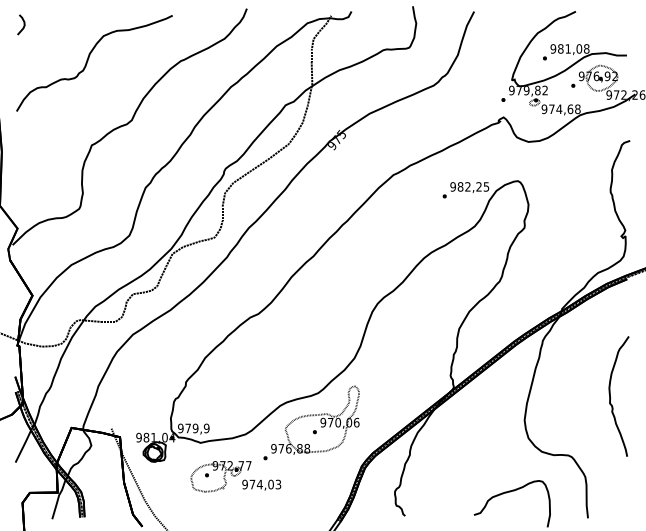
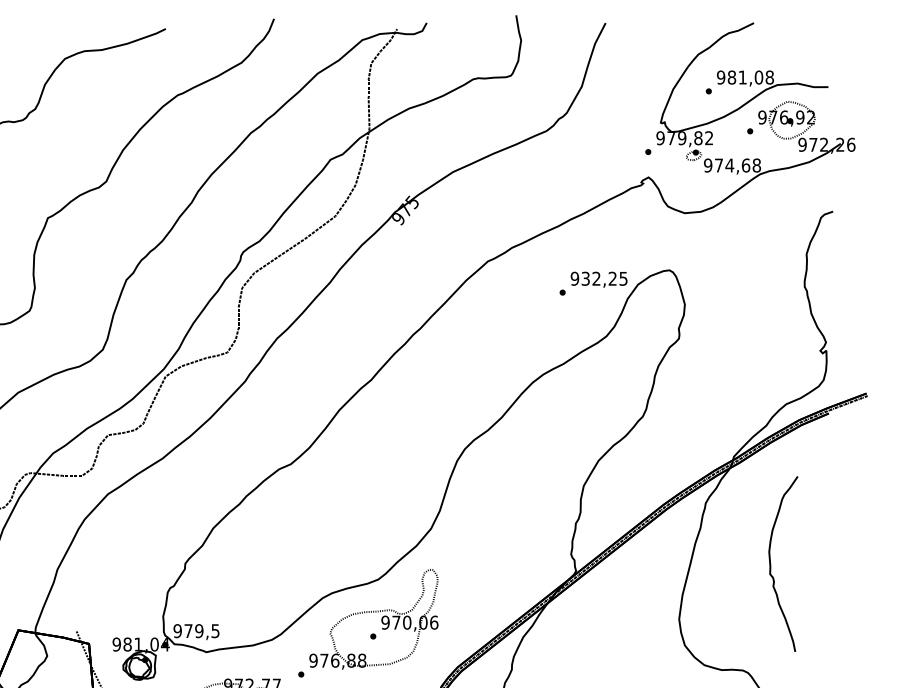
text: (460, 186) -> (585, 278), 982,25 -> 932,25
curve: (610, 396) -> (770, 564), moved
text: (206, 427) -> (215, 629), 979,9 -> 979,5

